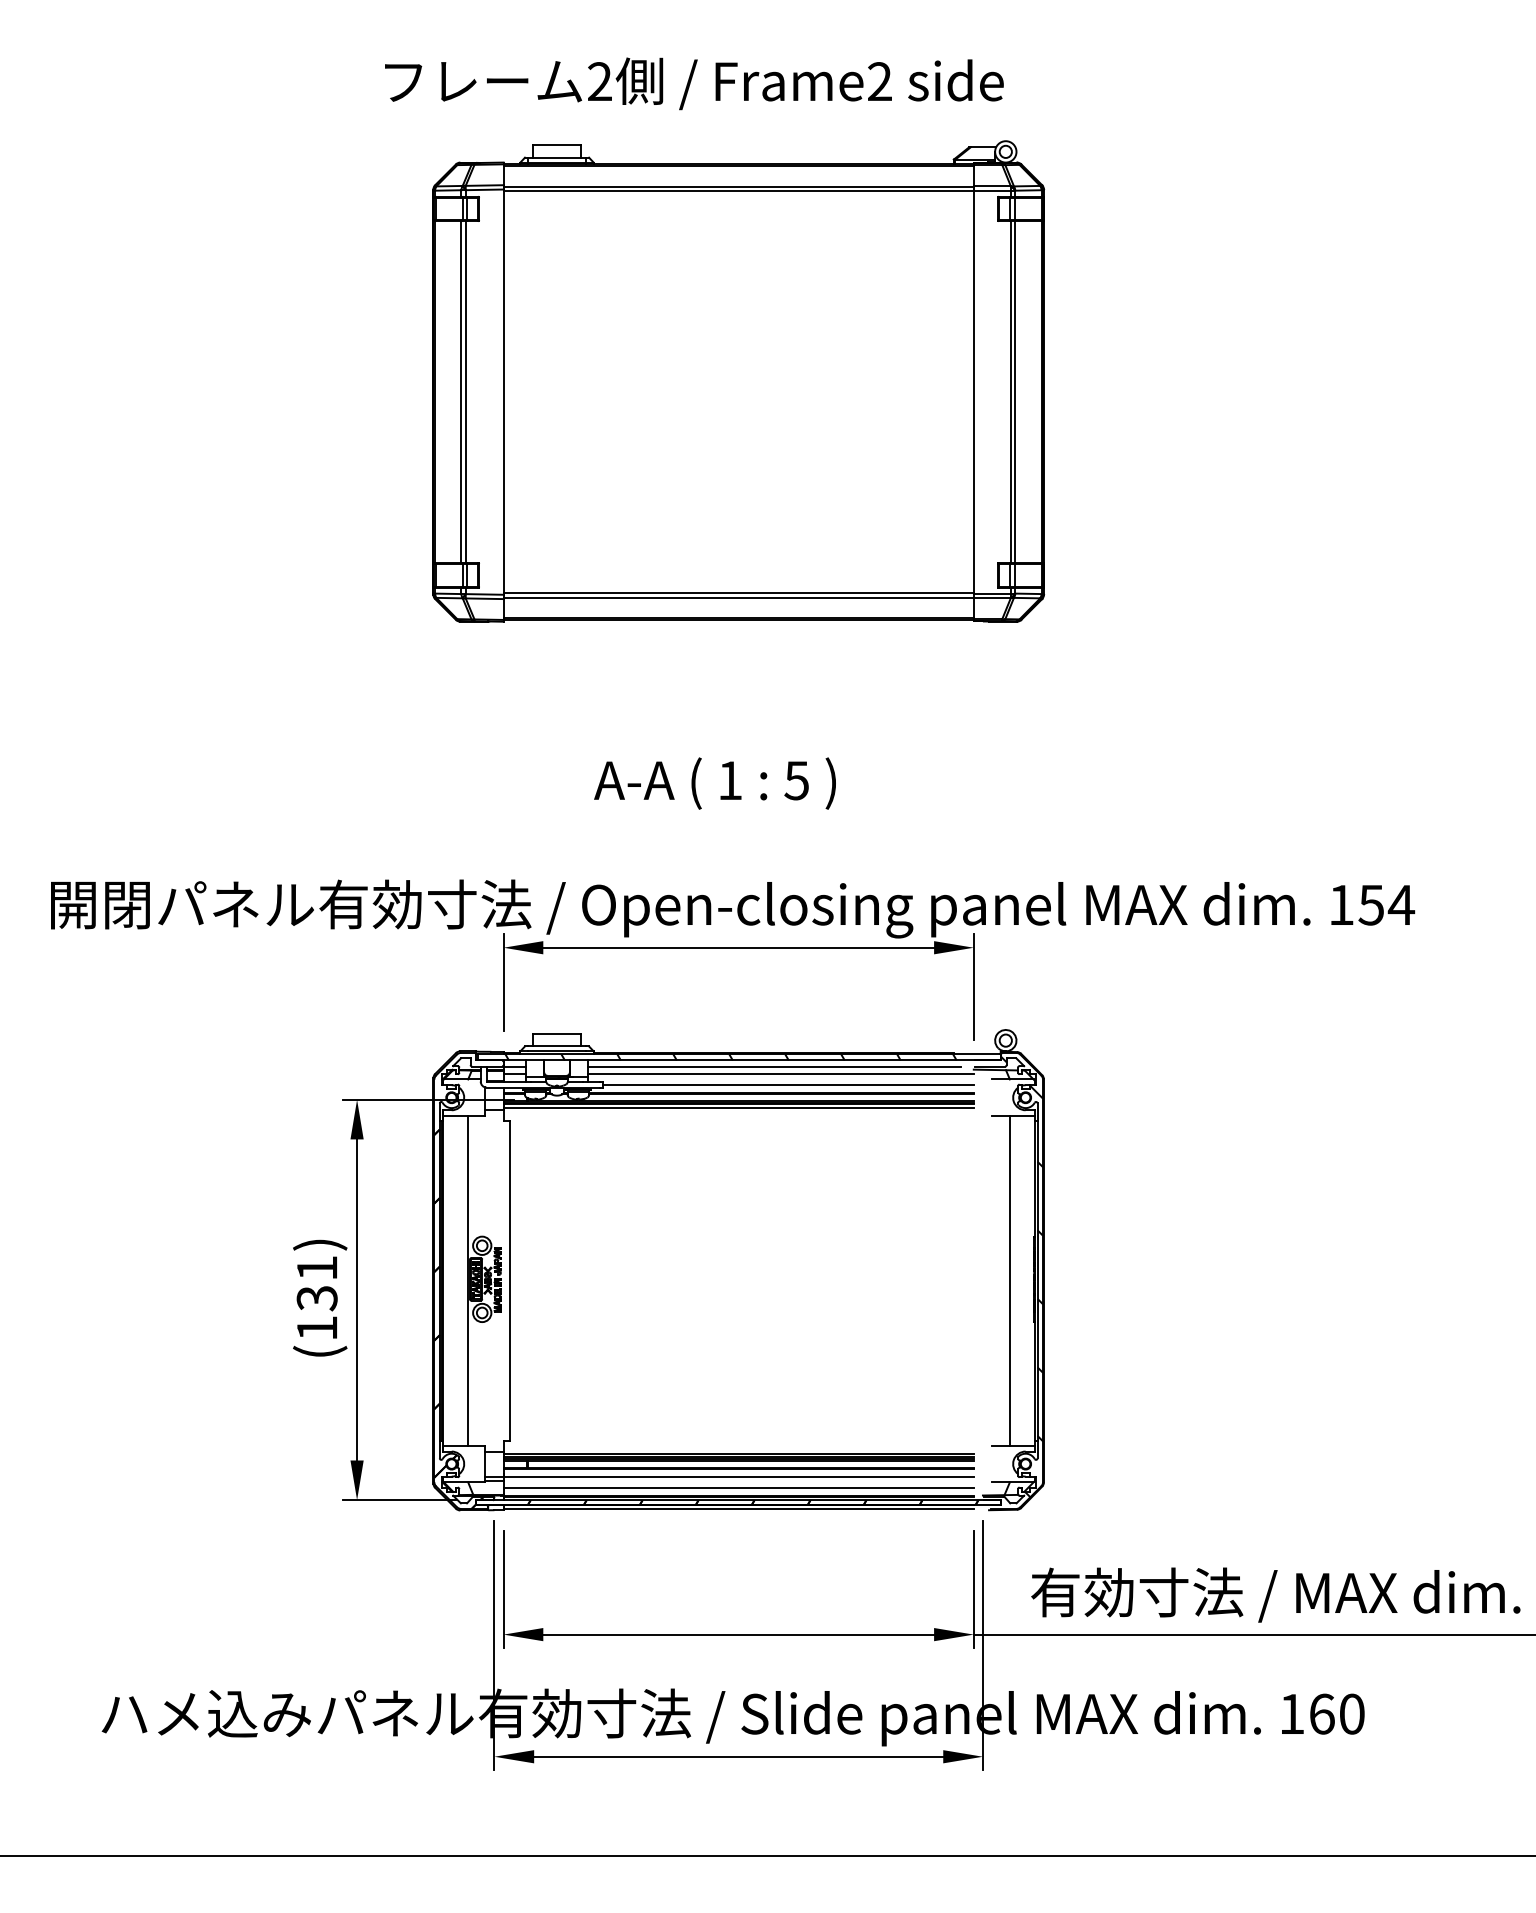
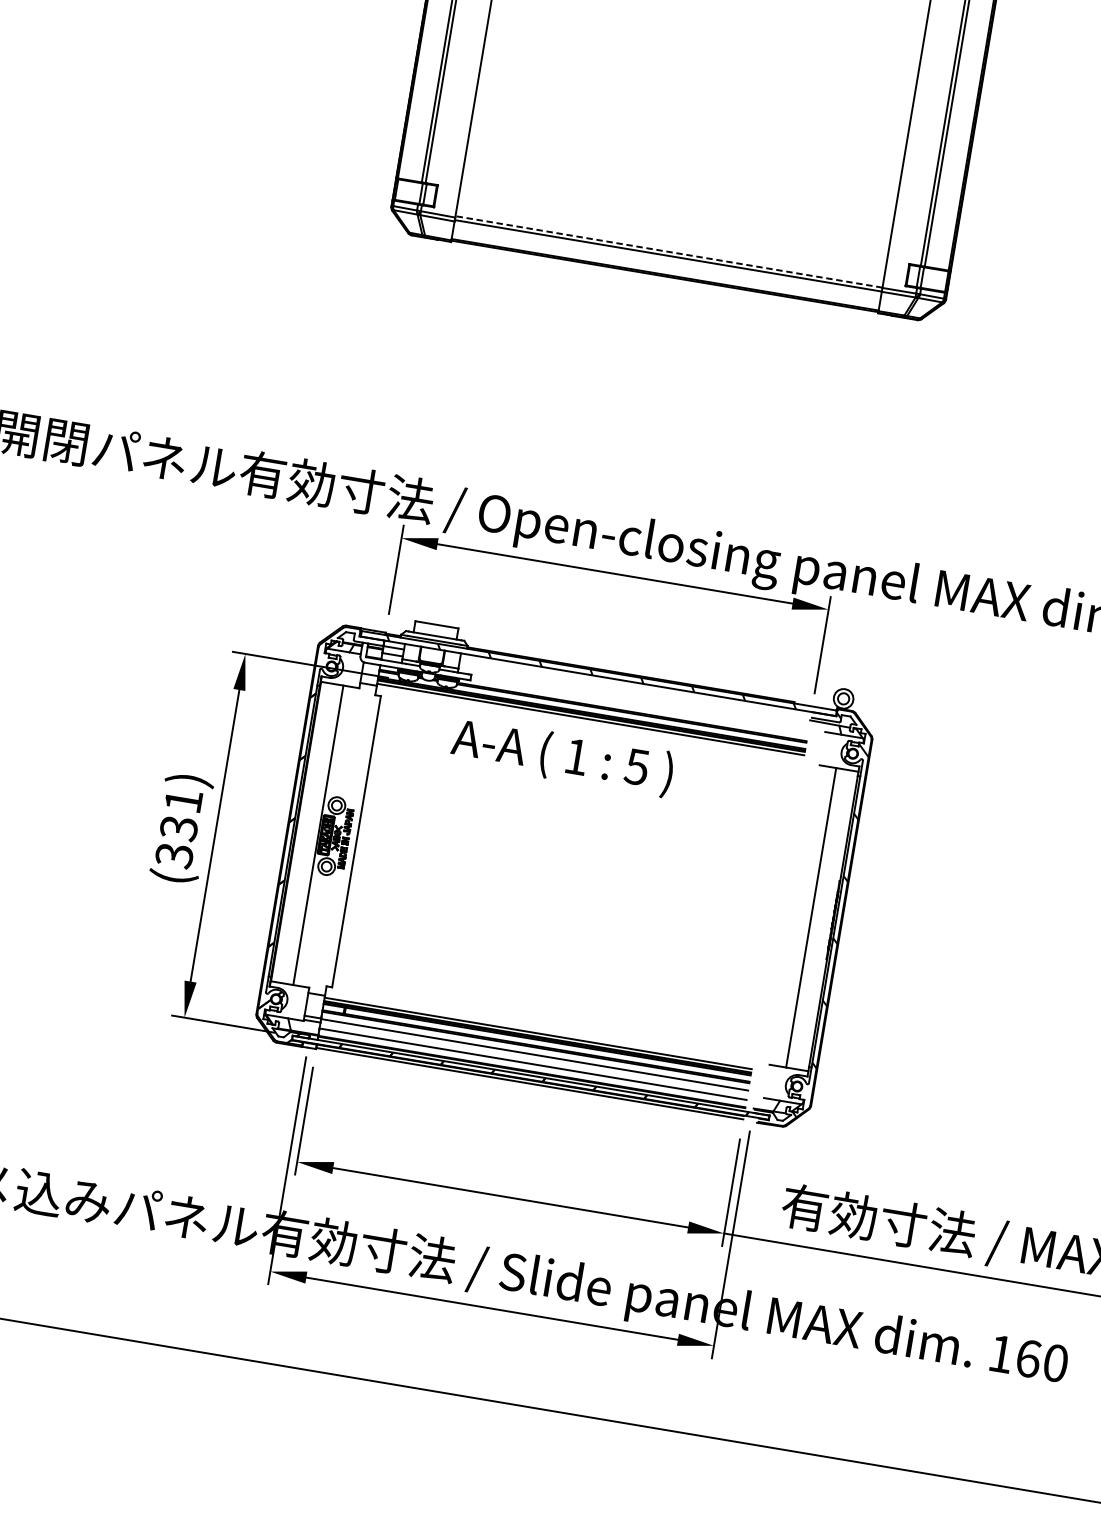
line: (738, 593) -> (668, 252), solid -> dashed
text: (714, 783) -> (561, 757), moved
line: (773, 1066) -> (628, 687), removed
line: (780, 1074) -> (633, 695), removed
line: (787, 1084) -> (638, 705), removed
text: (316, 1328) -> (173, 855), (131) -> (331)

